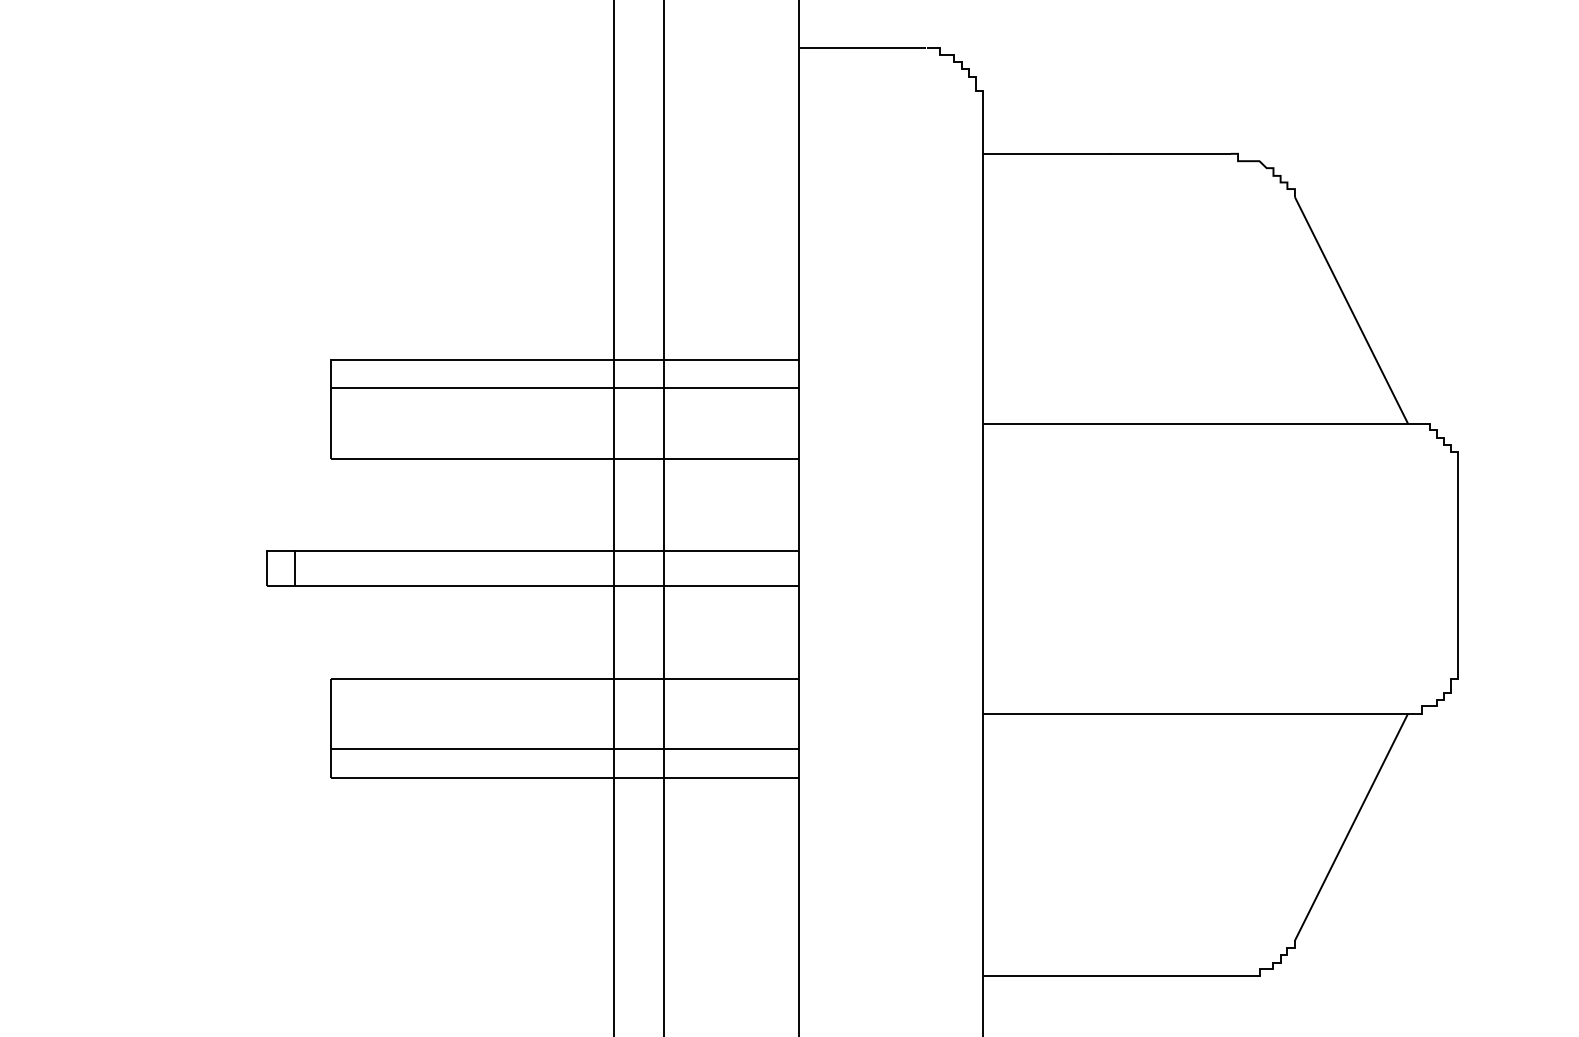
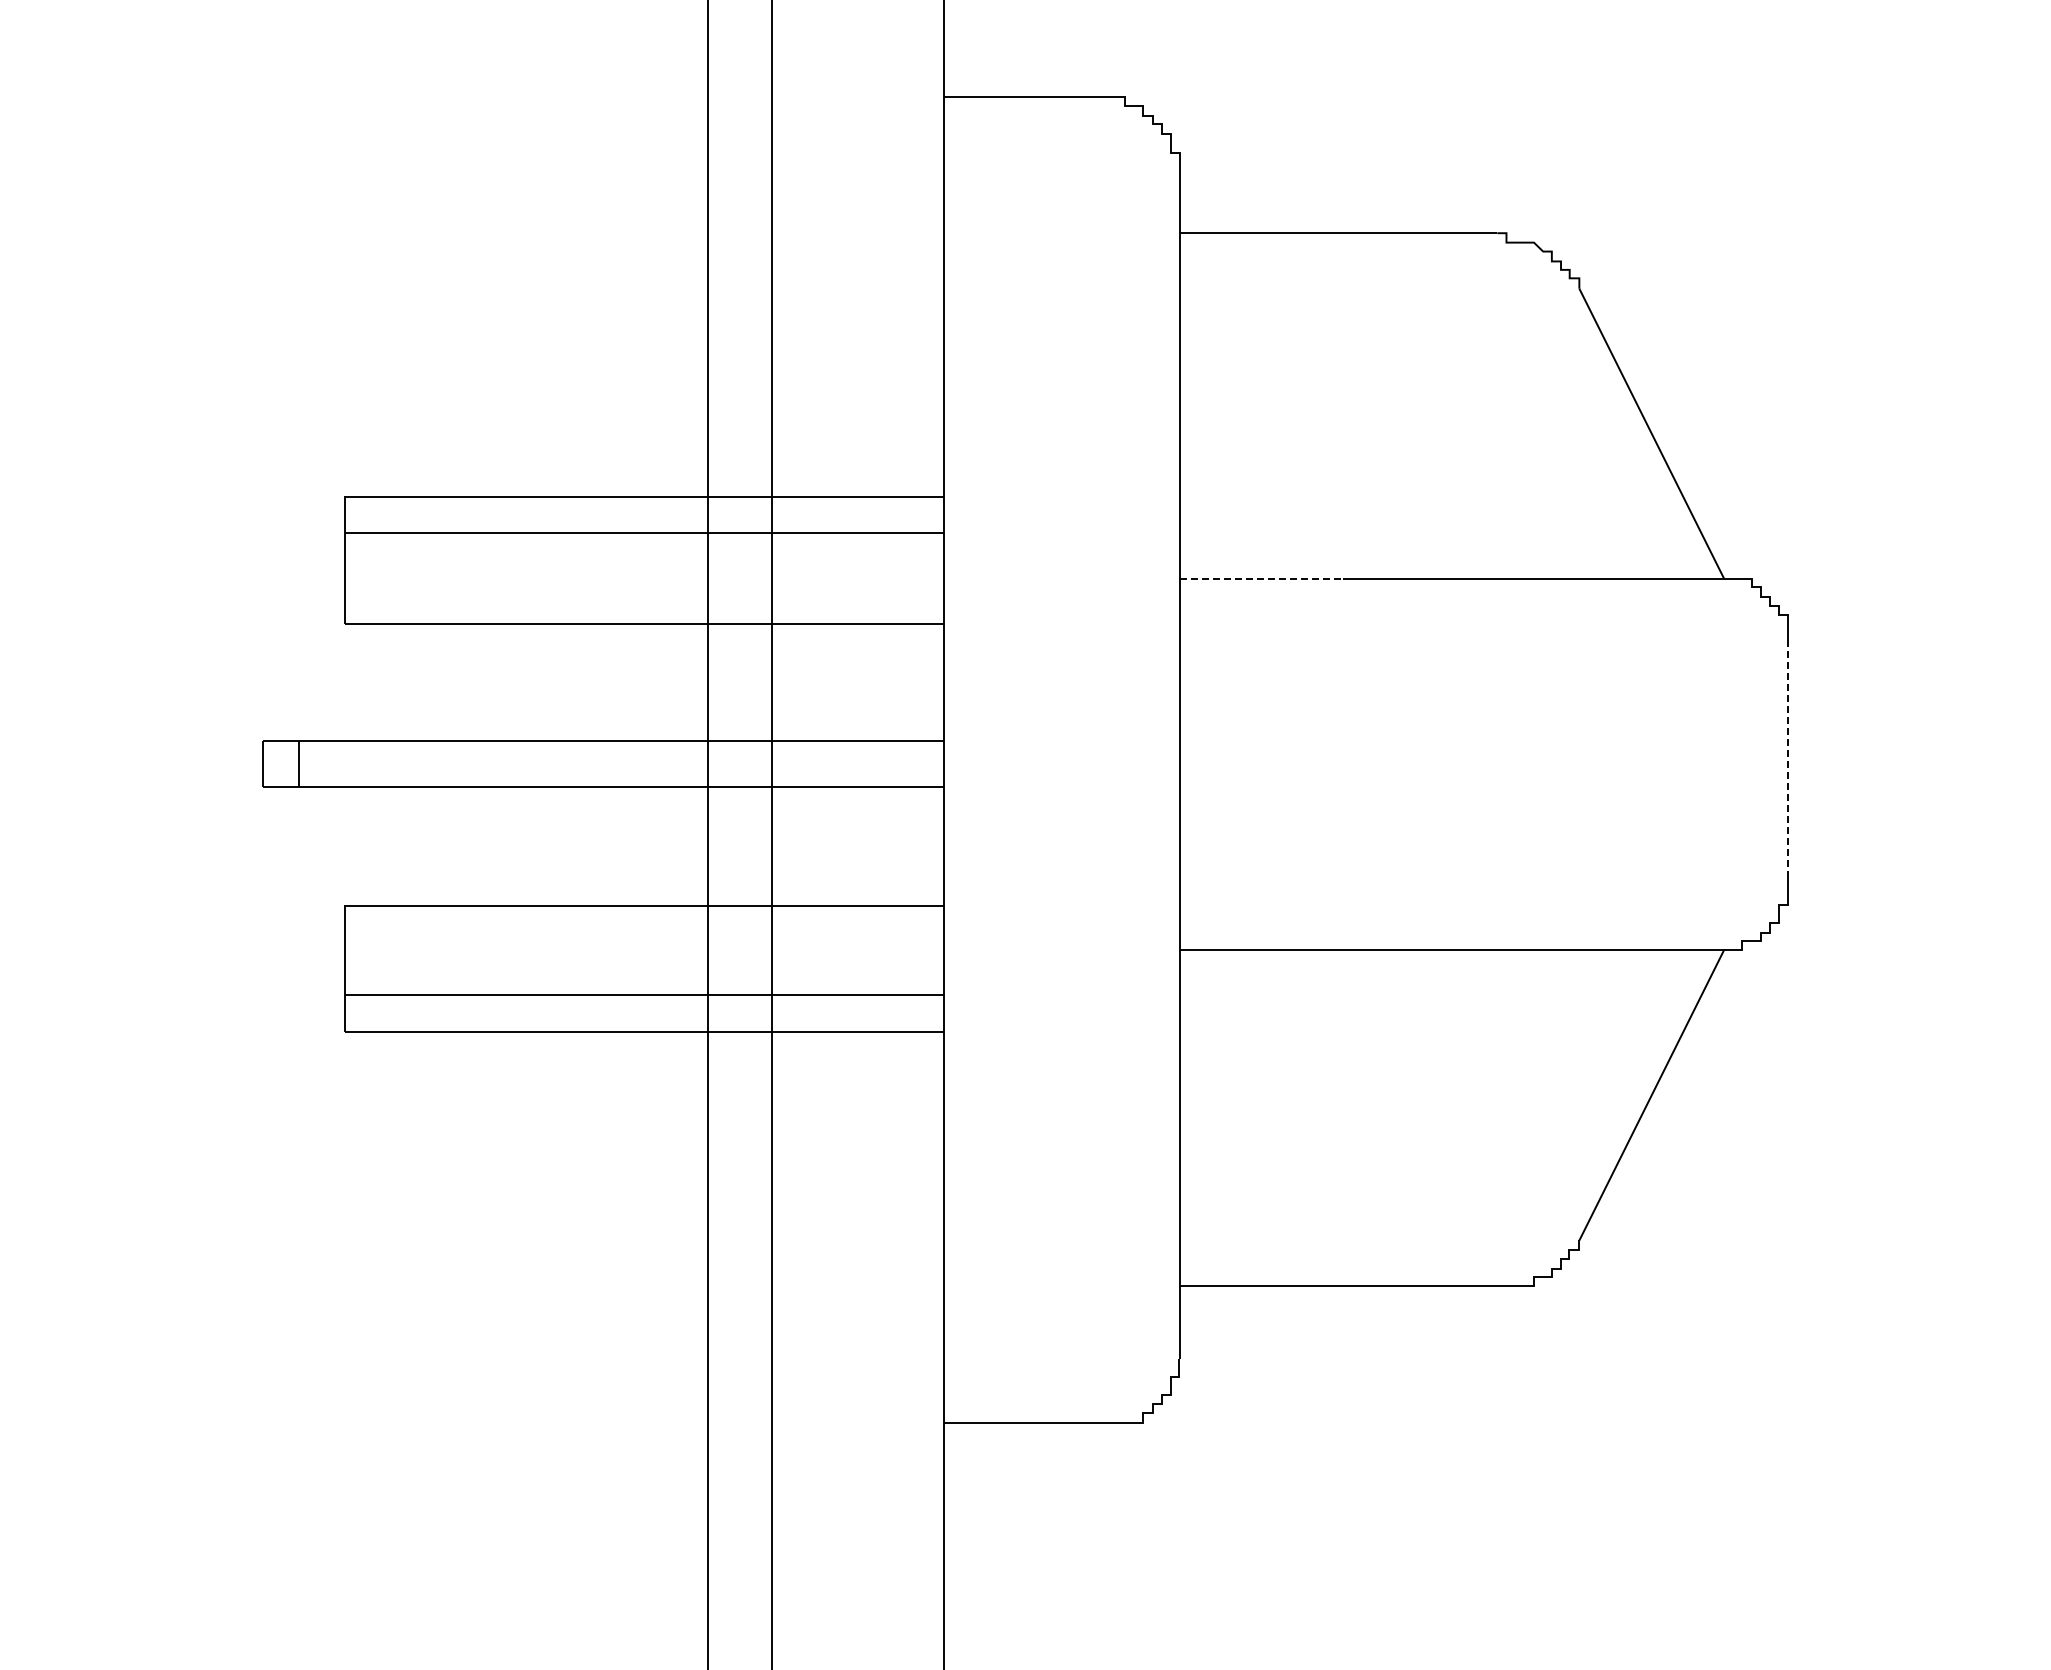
line: (1046, 423) -> (1261, 578), solid -> dashed
line: (1457, 564) -> (1787, 759), solid -> dashed

